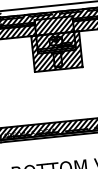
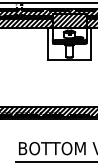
hatch: (56, 51) -> (69, 43), removed

